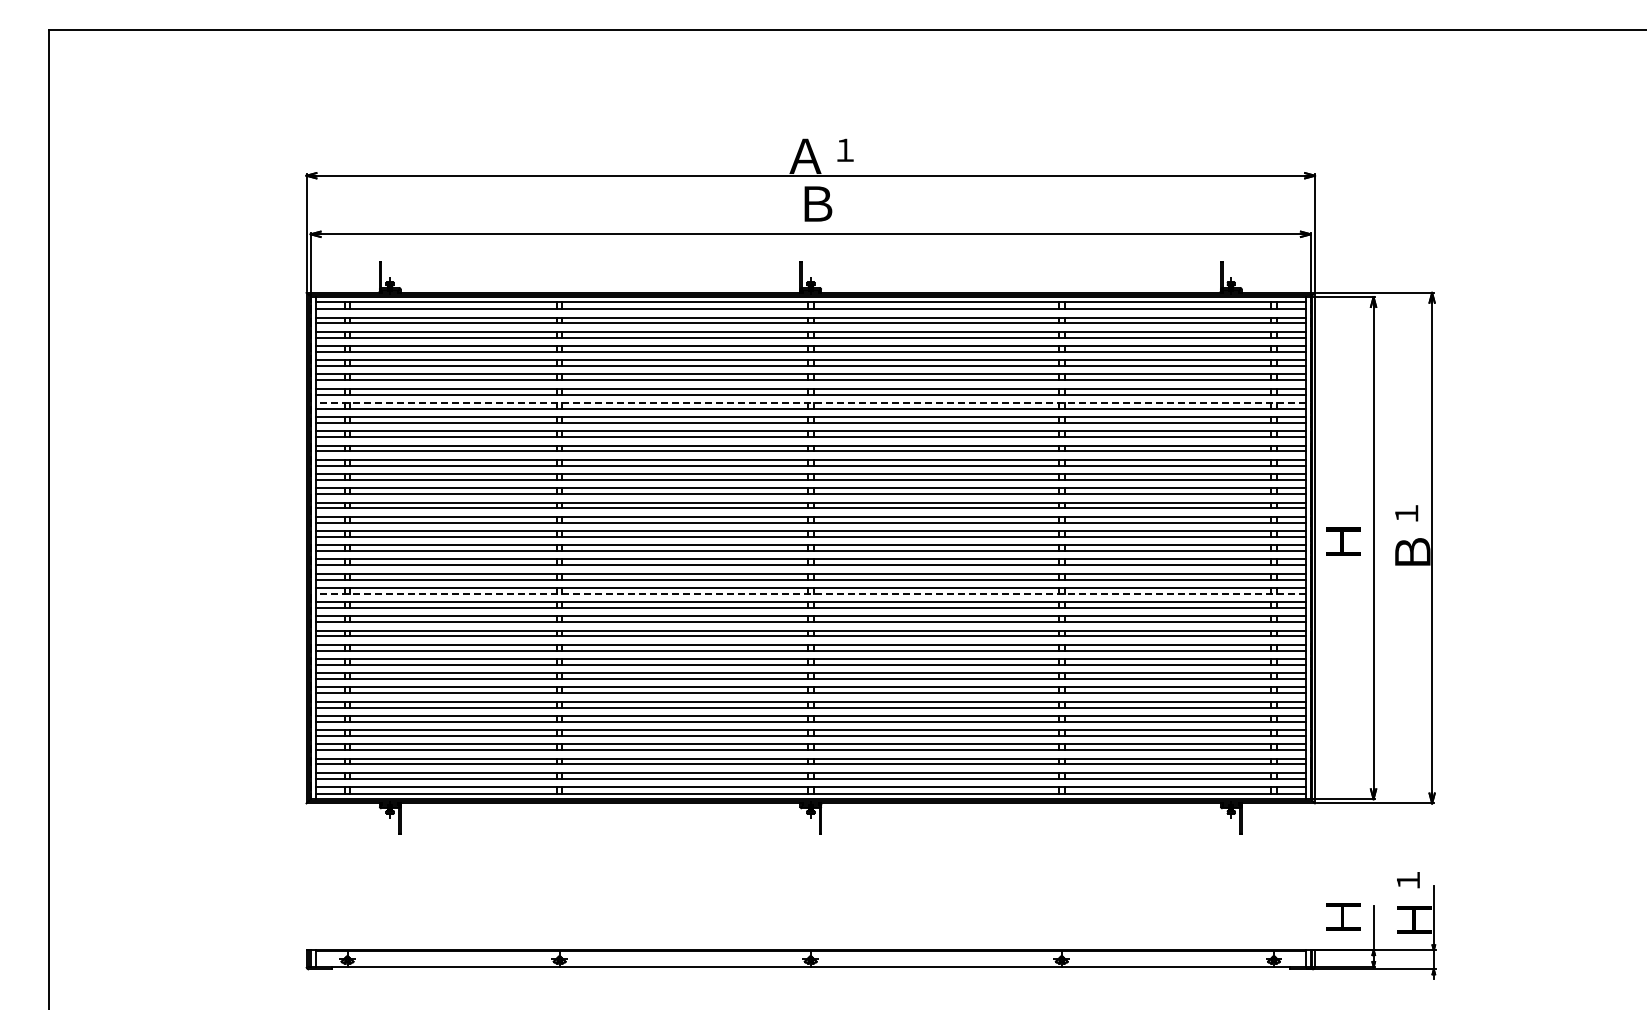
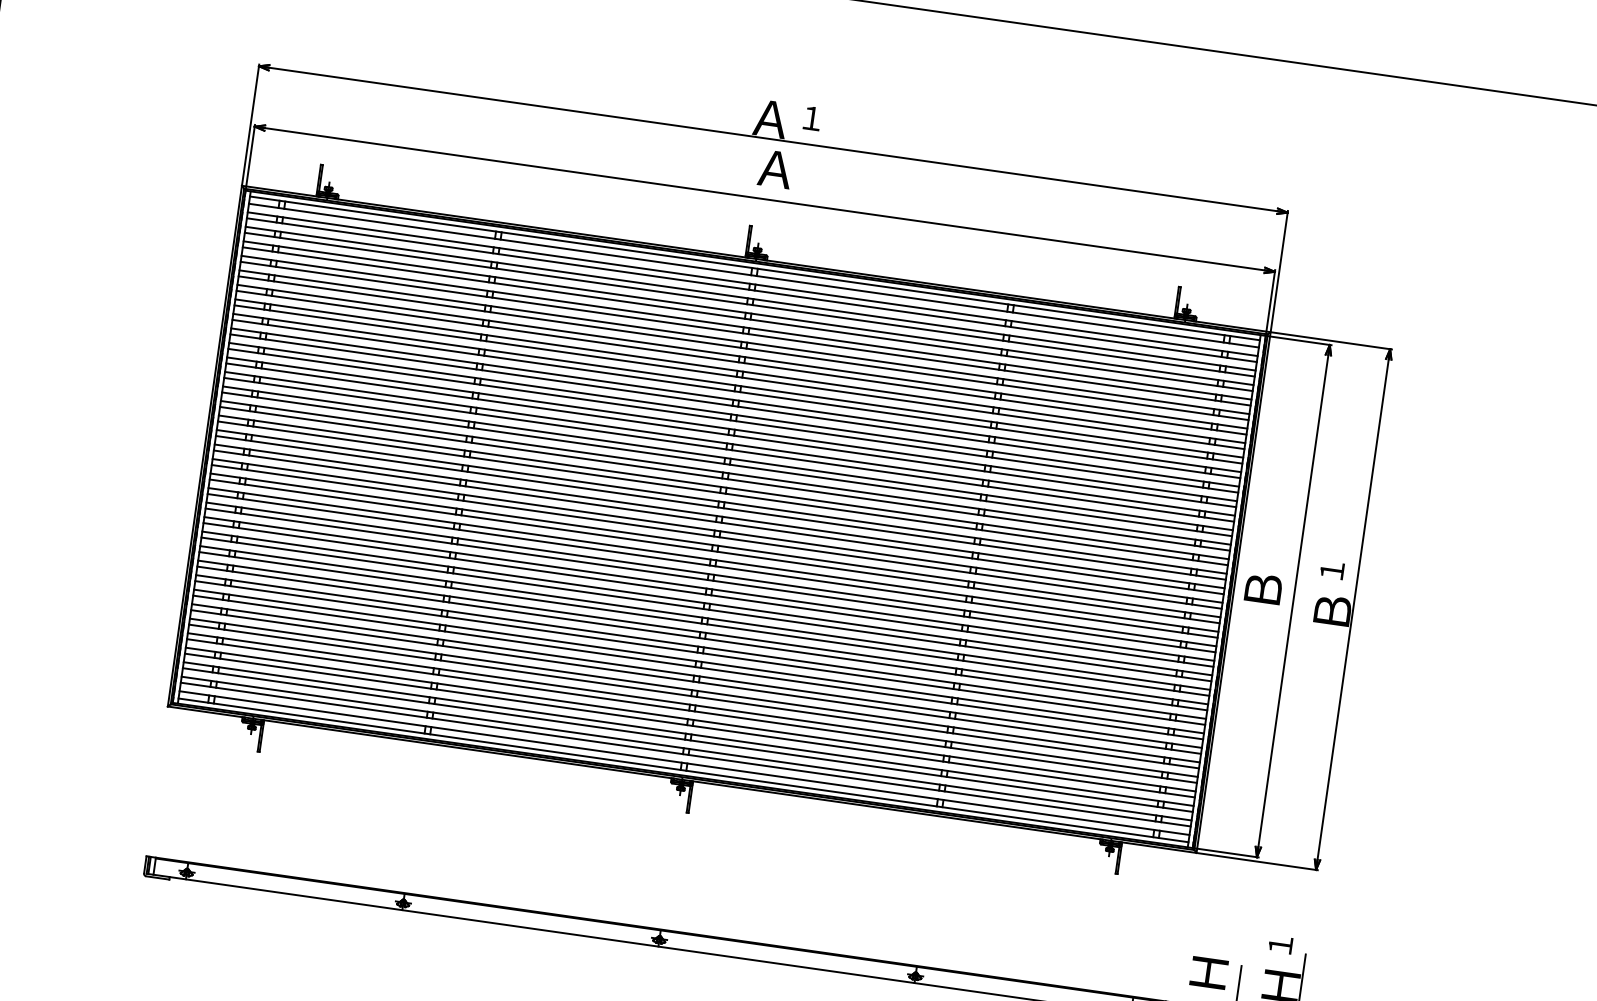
text: (816, 203) -> (775, 168), Ｂ -> Ａ
line: (810, 402) -> (740, 370), dashed -> solid
text: (1342, 540) -> (1262, 588), Ｈ -> Ｂ
line: (810, 593) -> (712, 565), dashed -> solid

